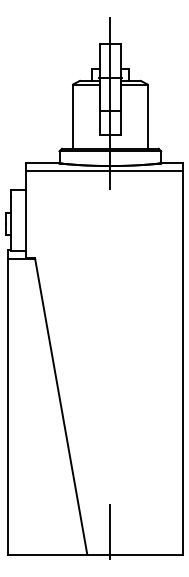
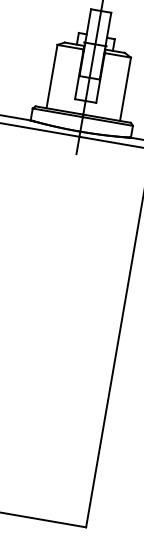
line: (110, 531) -> (18, 491), removed

